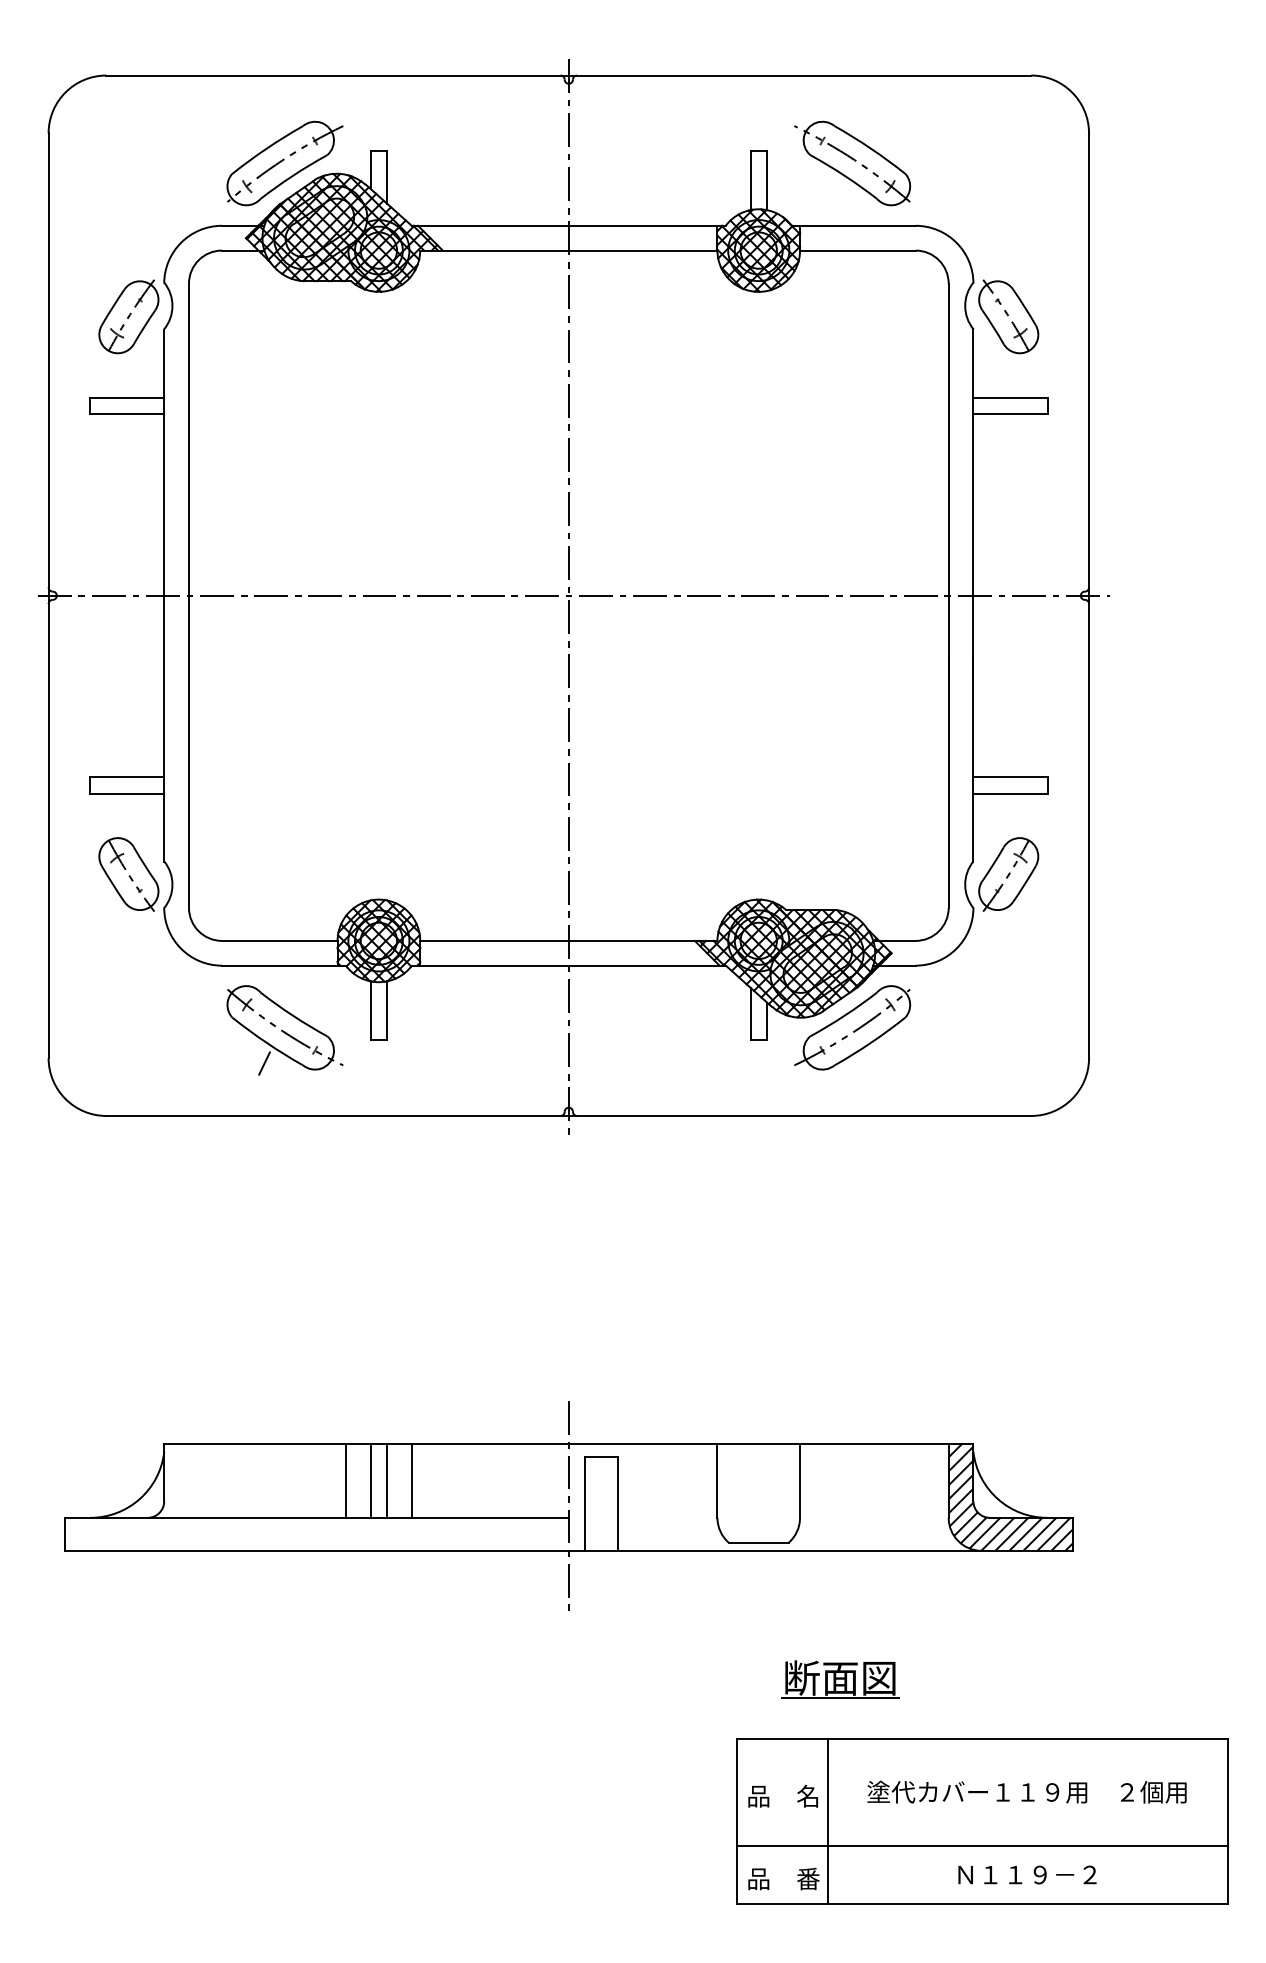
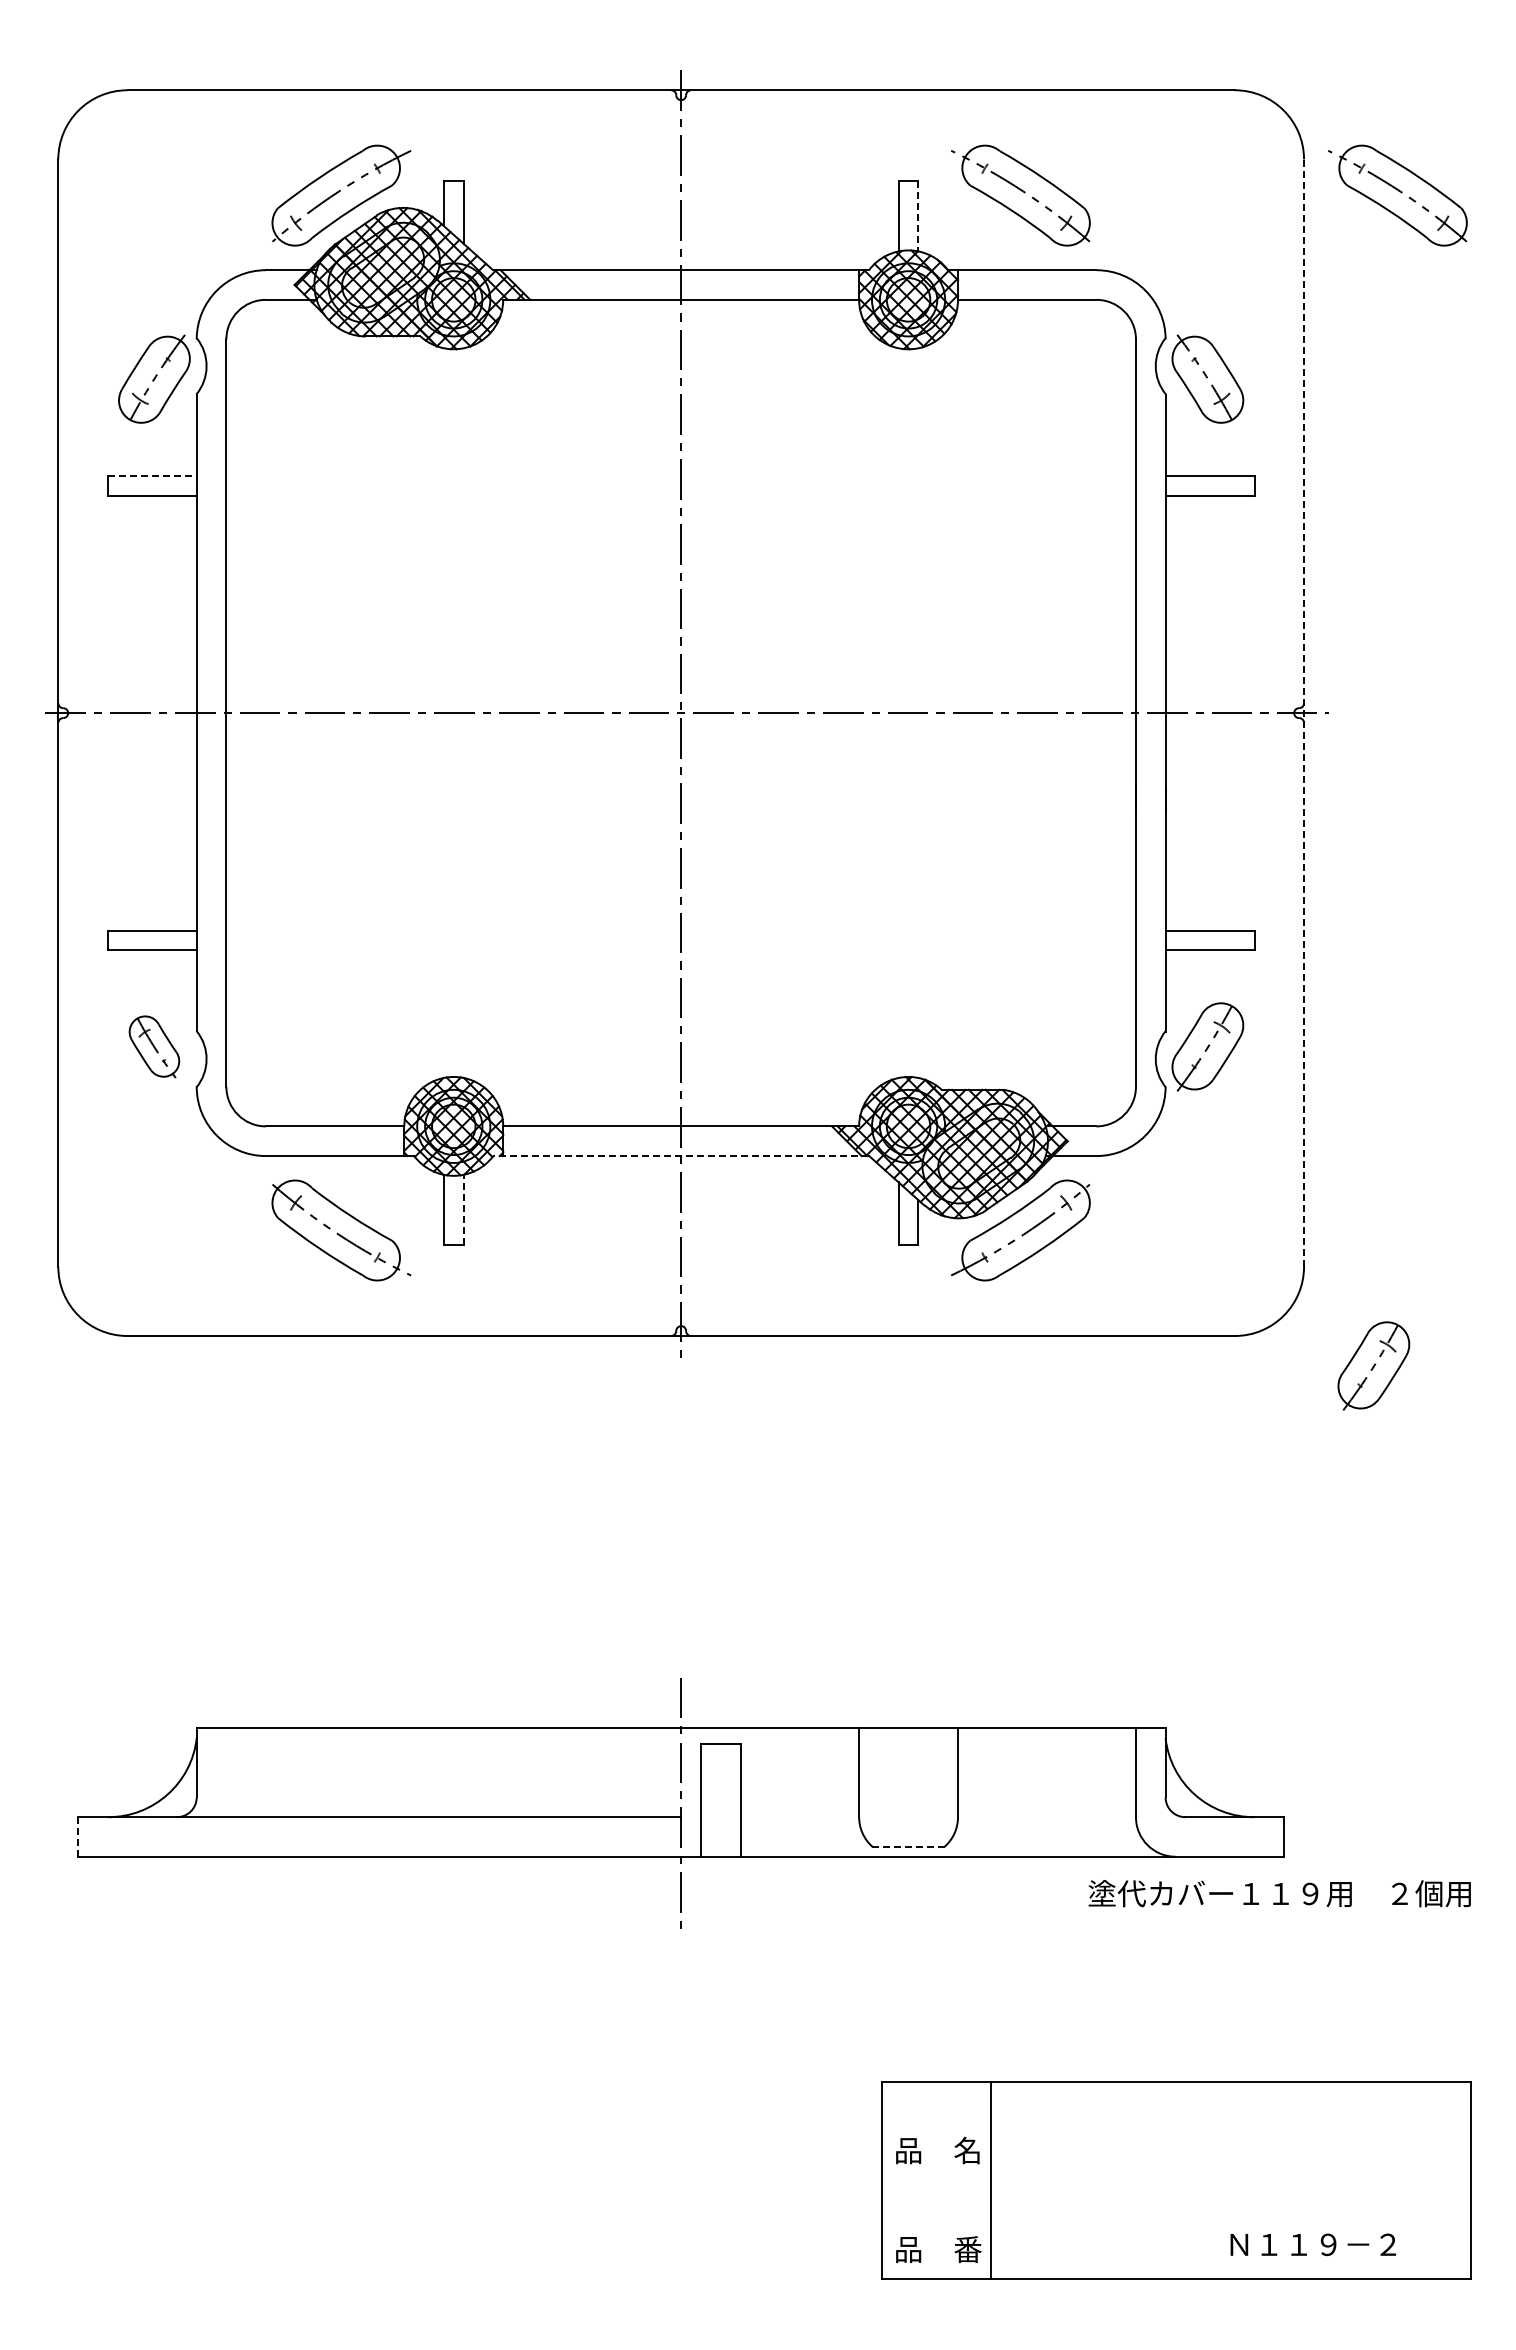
part: (1167, 163) -> (1397, 195), added
line: (767, 180) -> (918, 216), solid -> dashed
line: (127, 397) -> (152, 475), solid -> dashed
line: (1089, 596) -> (1304, 713), solid -> dashed
part: (128, 874) -> (154, 1046), size x0.7
line: (569, 966) -> (681, 1156), solid -> dashed
line: (387, 1010) -> (463, 1209), solid -> dashed
line: (264, 1062) -> (316, 1272), removed
part: (1147, 1140) -> (1373, 1365), added
line: (346, 1480) -> (414, 1772), removed
line: (370, 1480) -> (443, 1772), removed
line: (387, 1480) -> (463, 1772), removed
line: (412, 1480) -> (493, 1772), removed
hatch: (1010, 1497) -> (1209, 1792), removed
line: (65, 1533) -> (78, 1836), solid -> dashed
line: (758, 1542) -> (908, 1846), solid -> dashed
part: (840, 1679) -> (1006, 2010), removed
text: (1026, 1792) -> (1279, 1893), moved
line: (982, 1846) -> (1176, 2210), removed
text: (1027, 1874) -> (1313, 2244), moved

